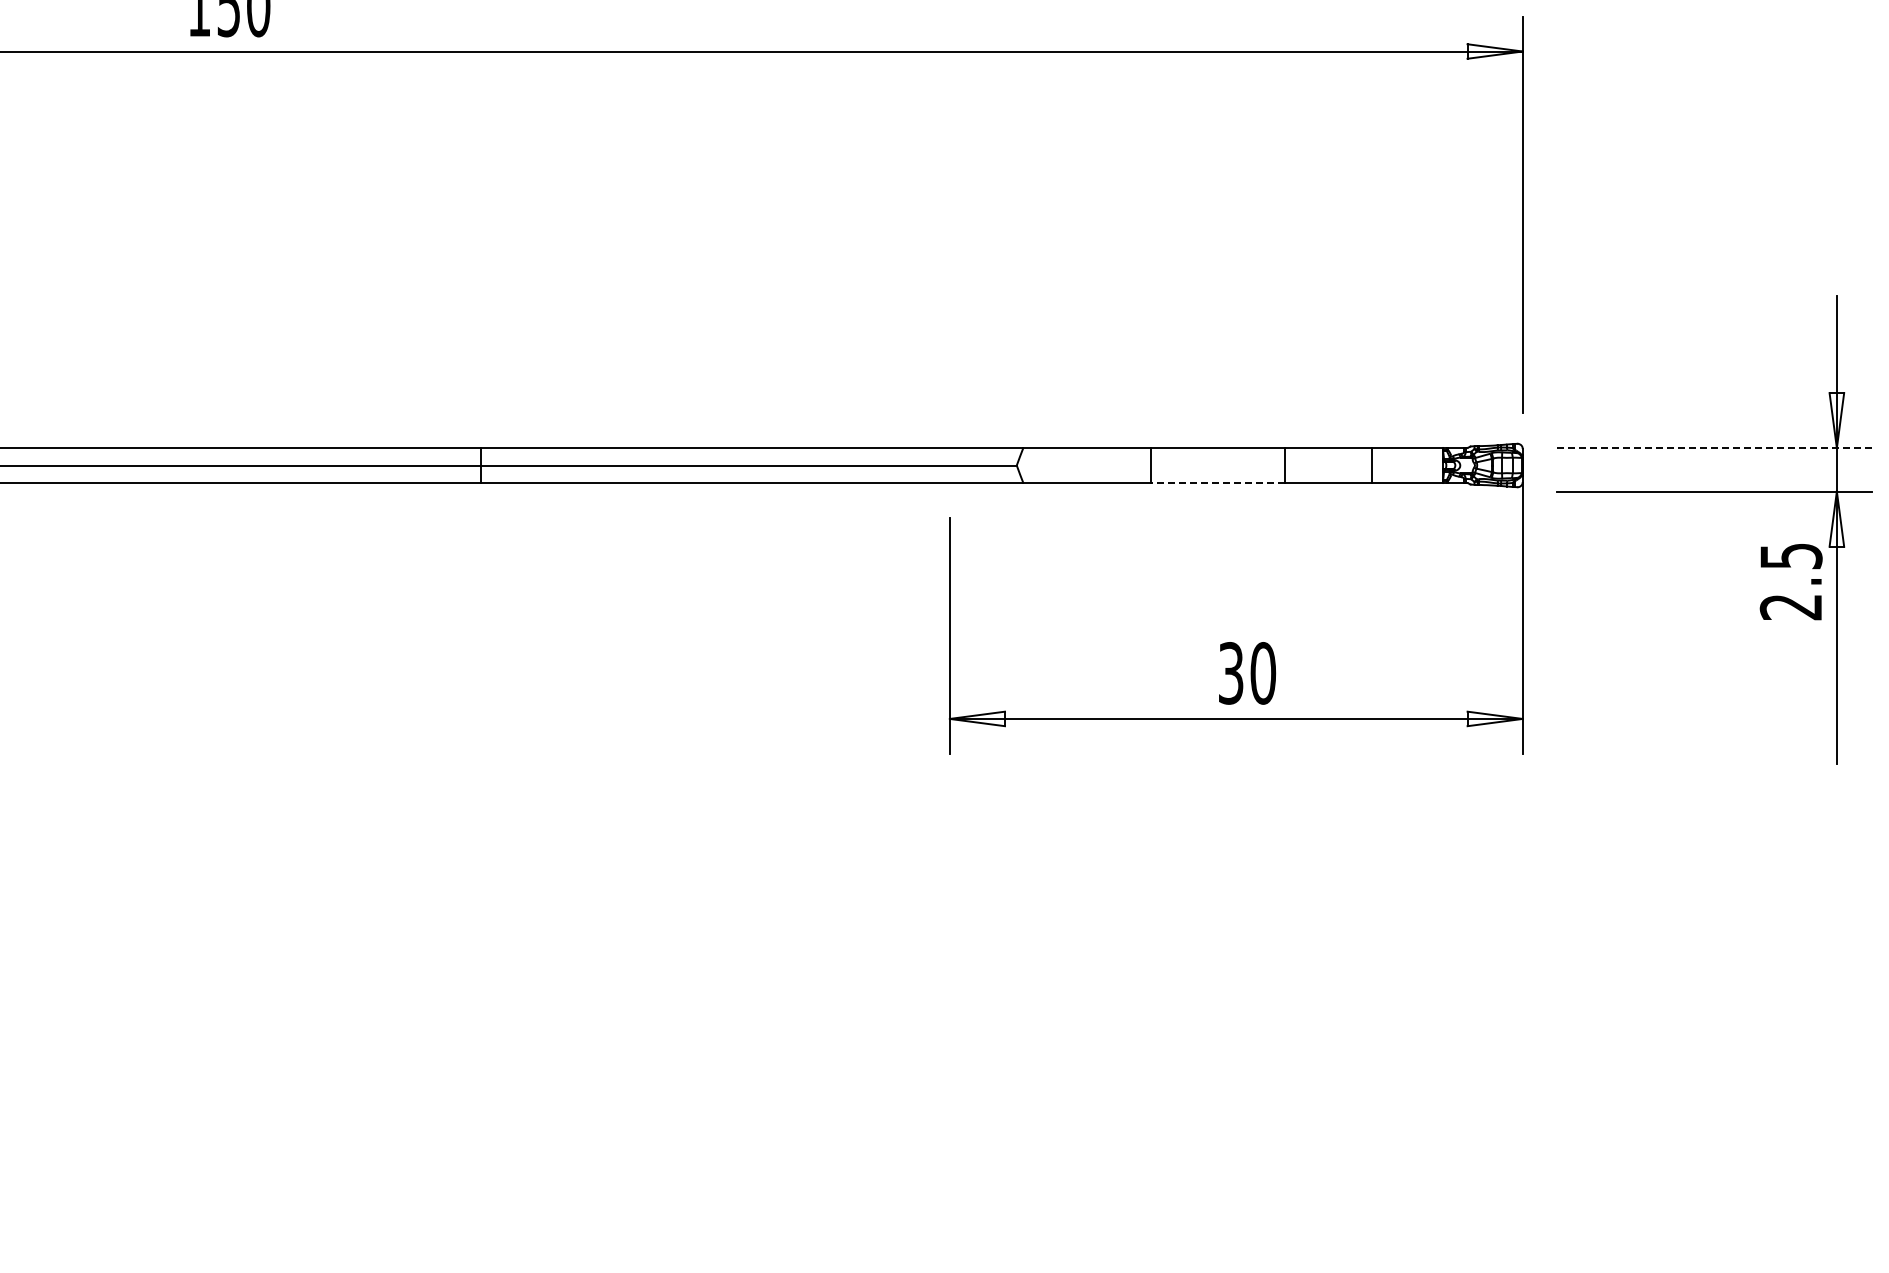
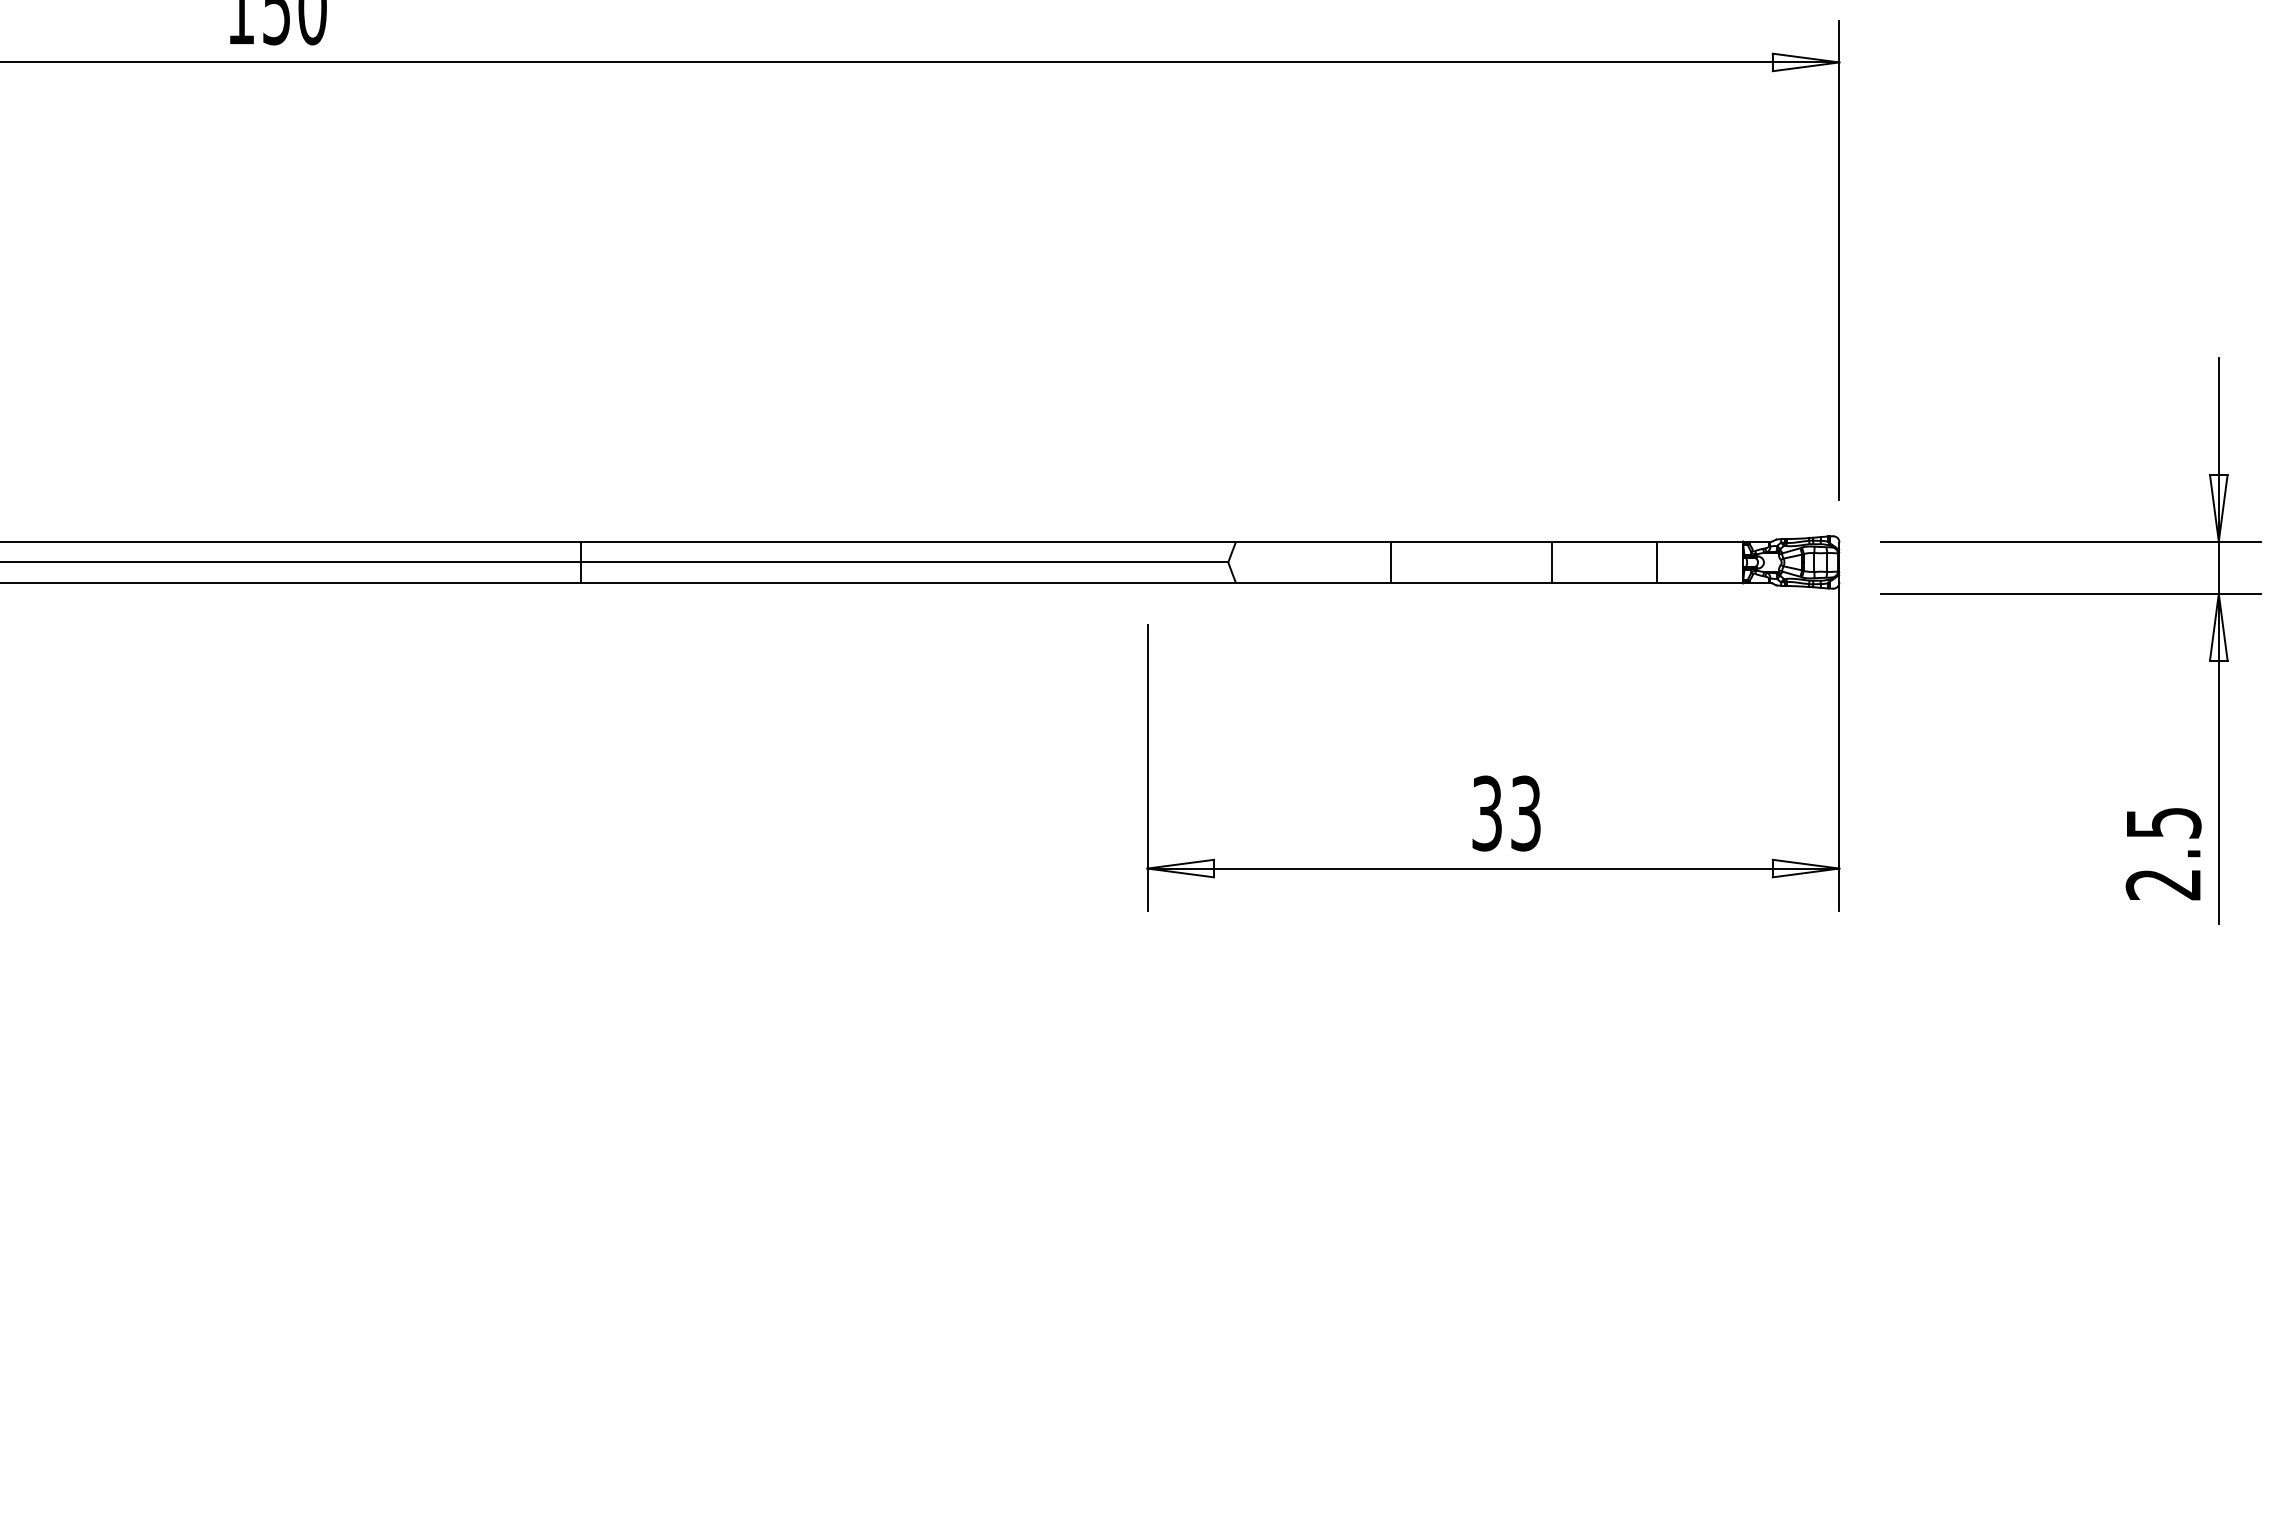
line: (1715, 448) -> (2072, 541), dashed -> solid
line: (1217, 482) -> (1470, 582), dashed -> solid
text: (1790, 582) -> (2162, 854), moved
text: (1263, 673) -> (1526, 813), 30 -> 33

